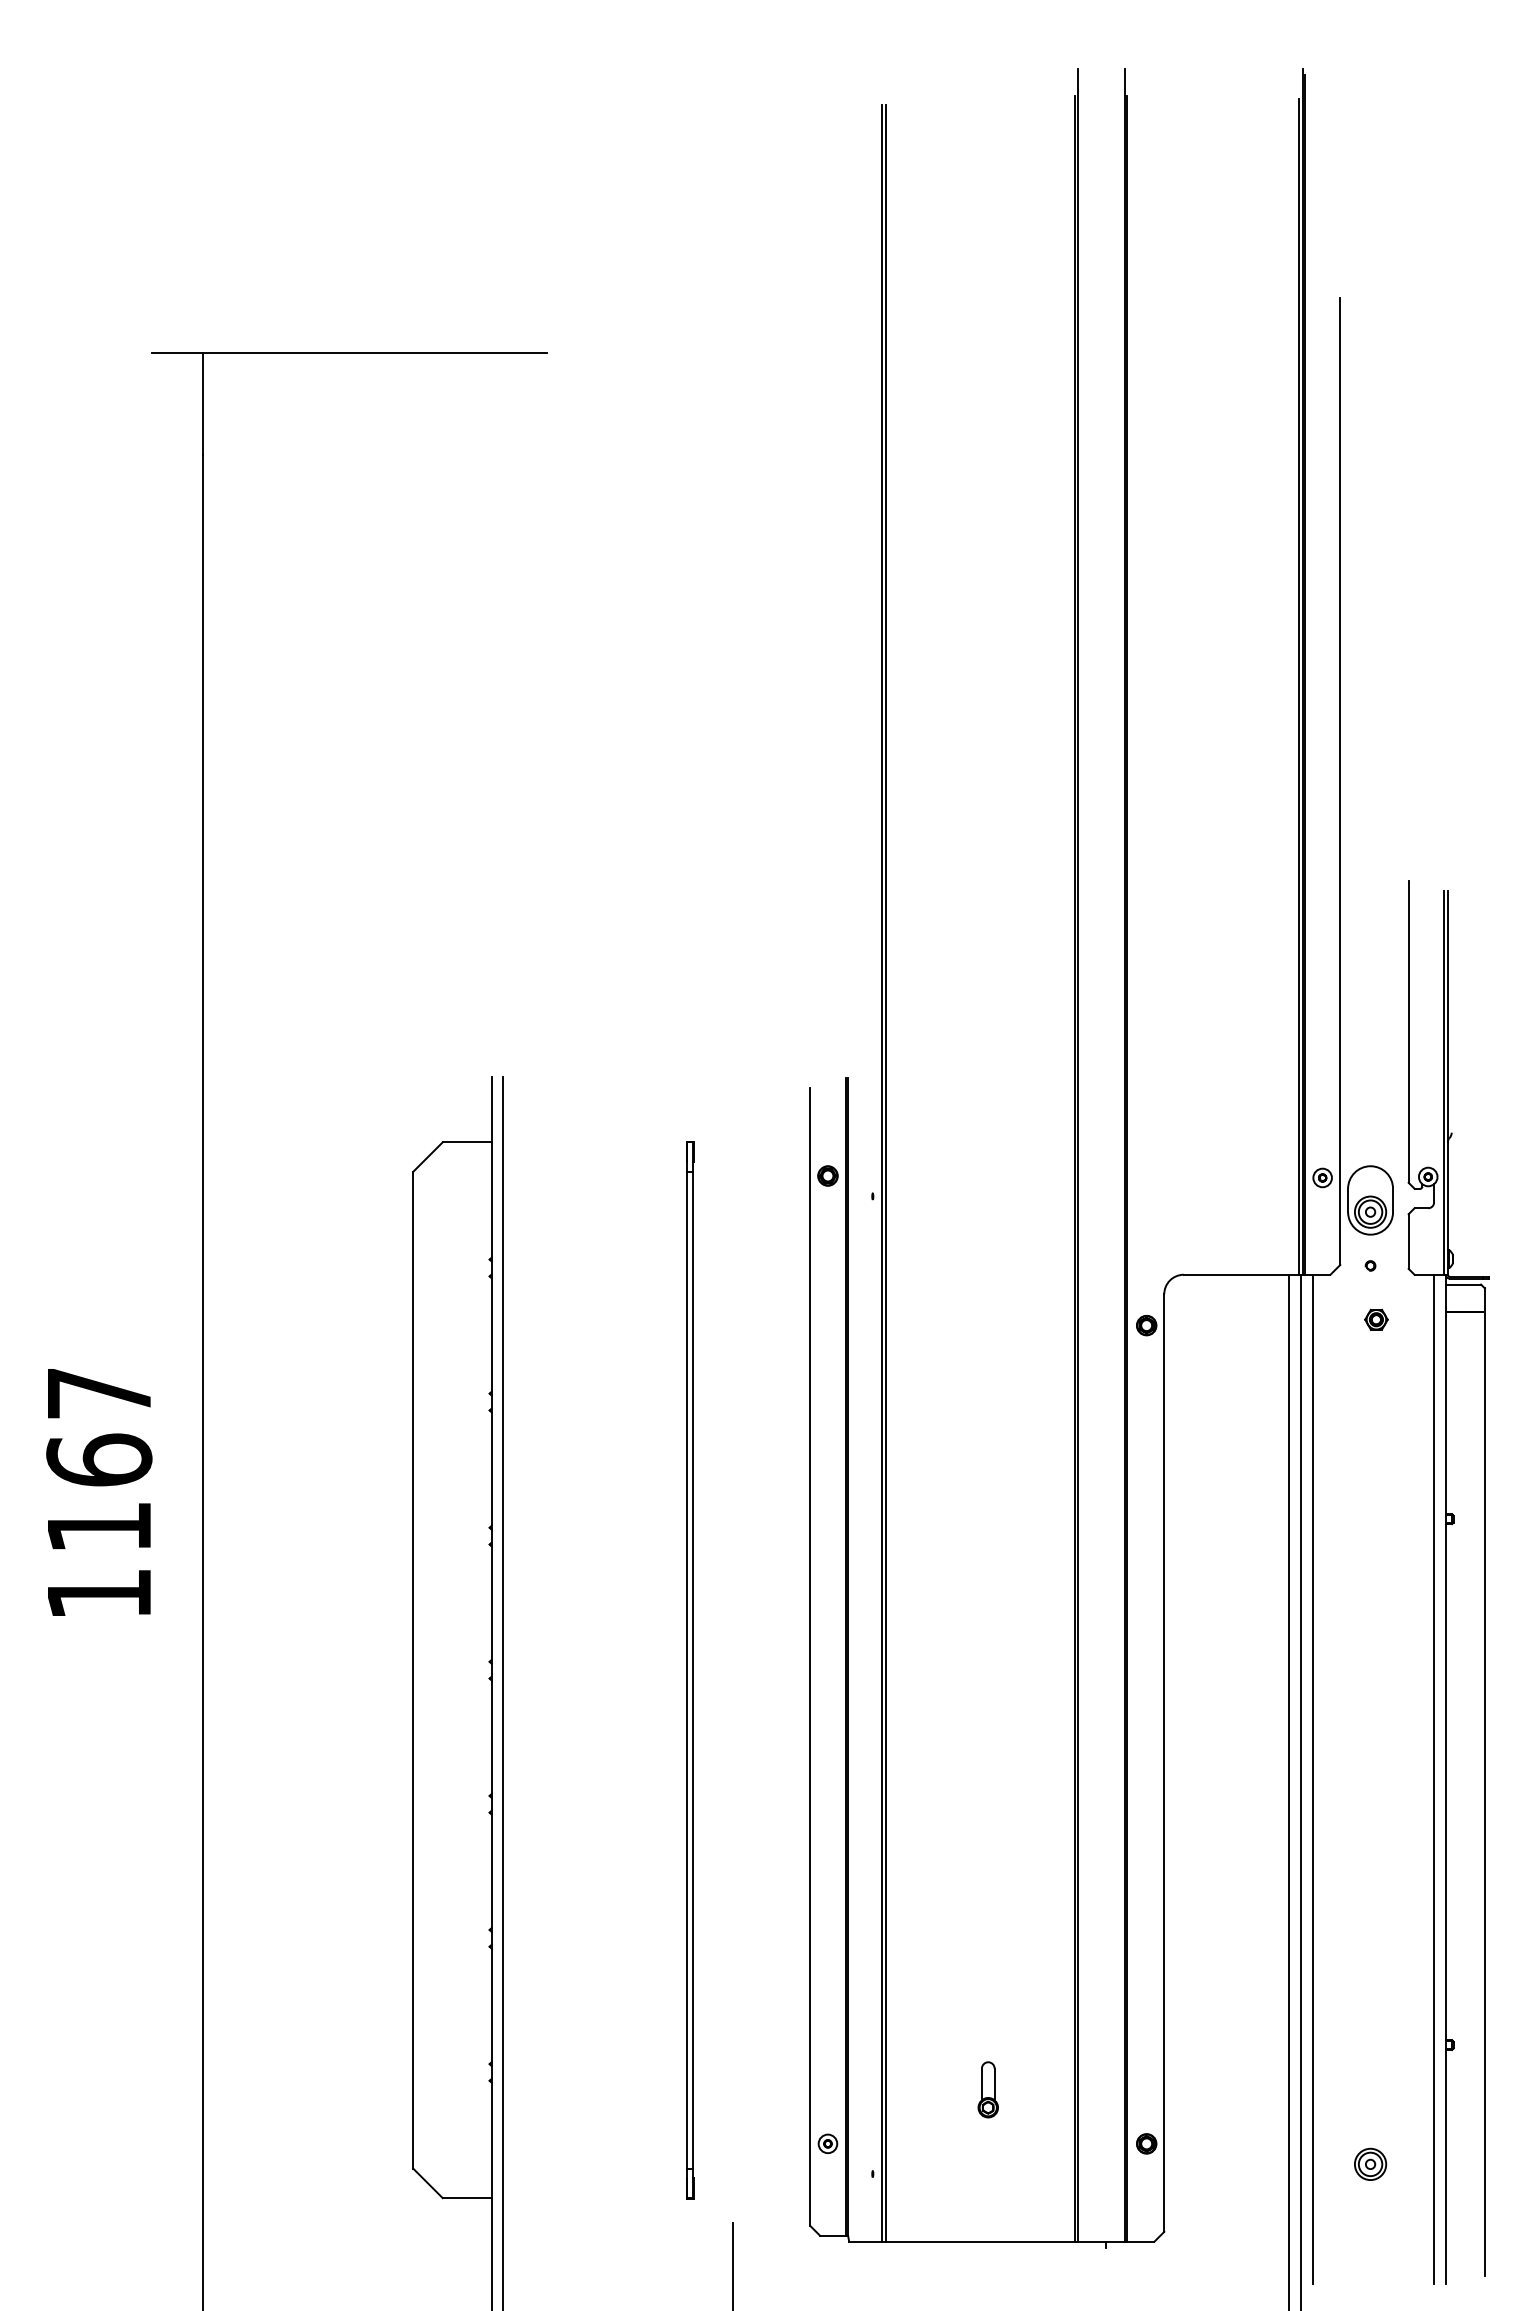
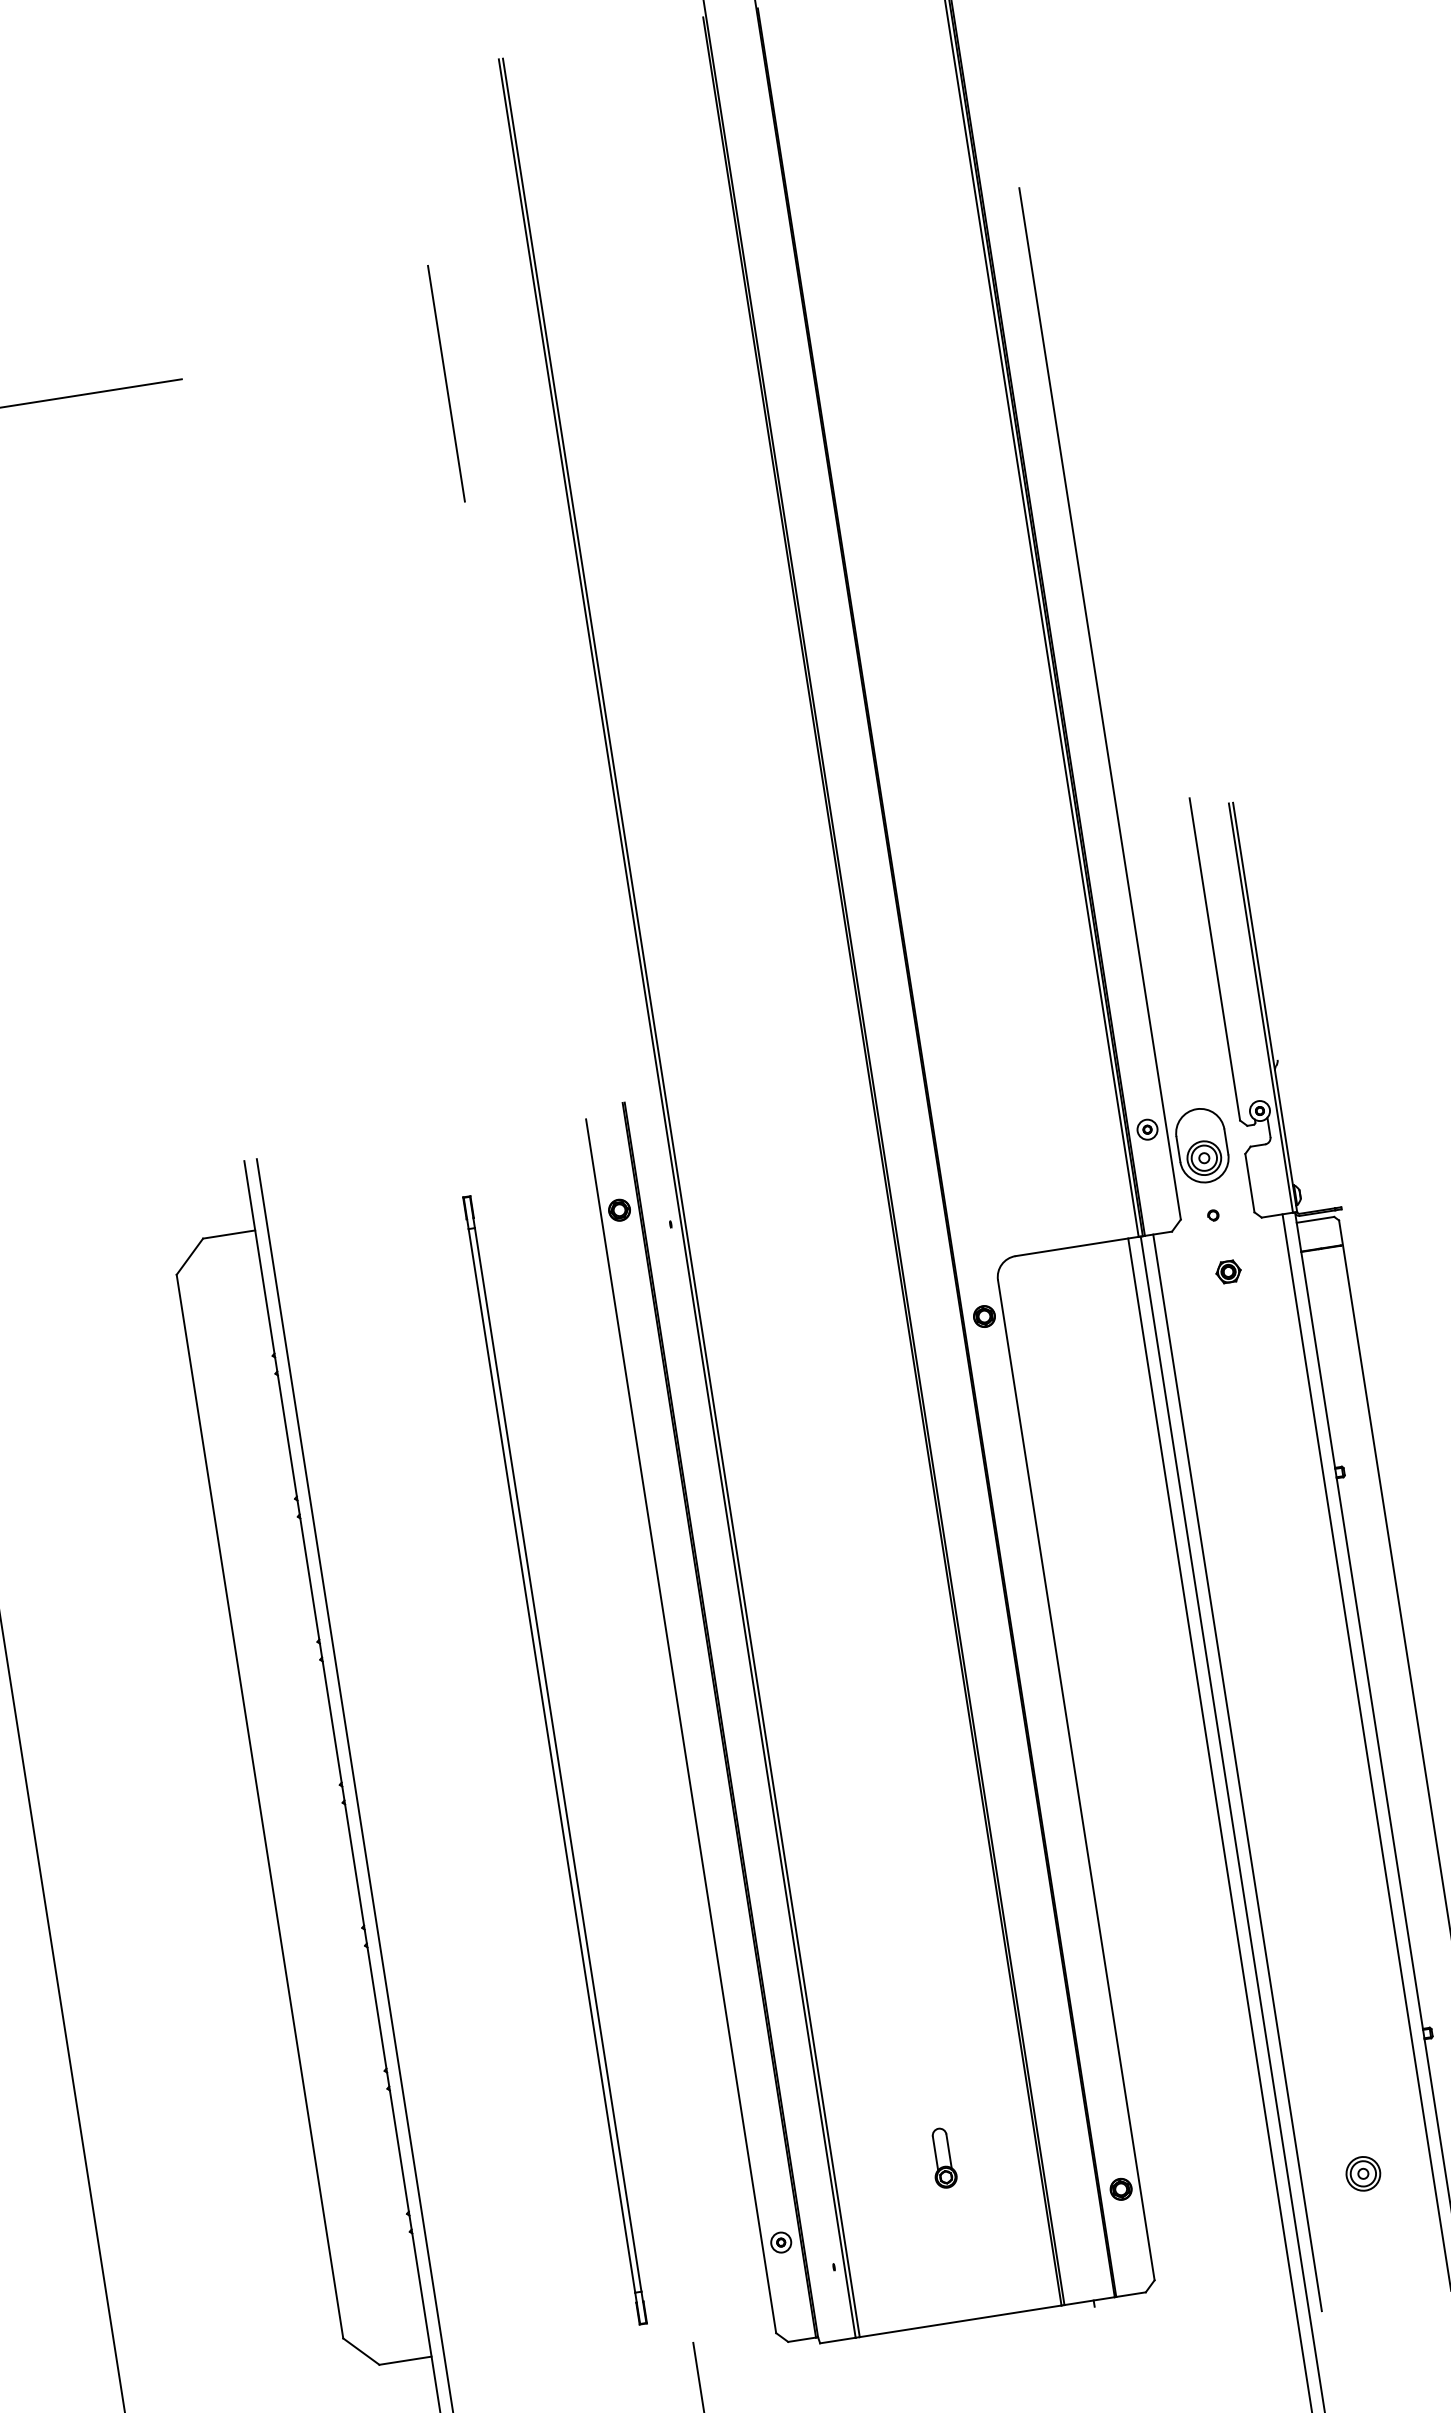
line: (787, 394) -> (445, 383), added

